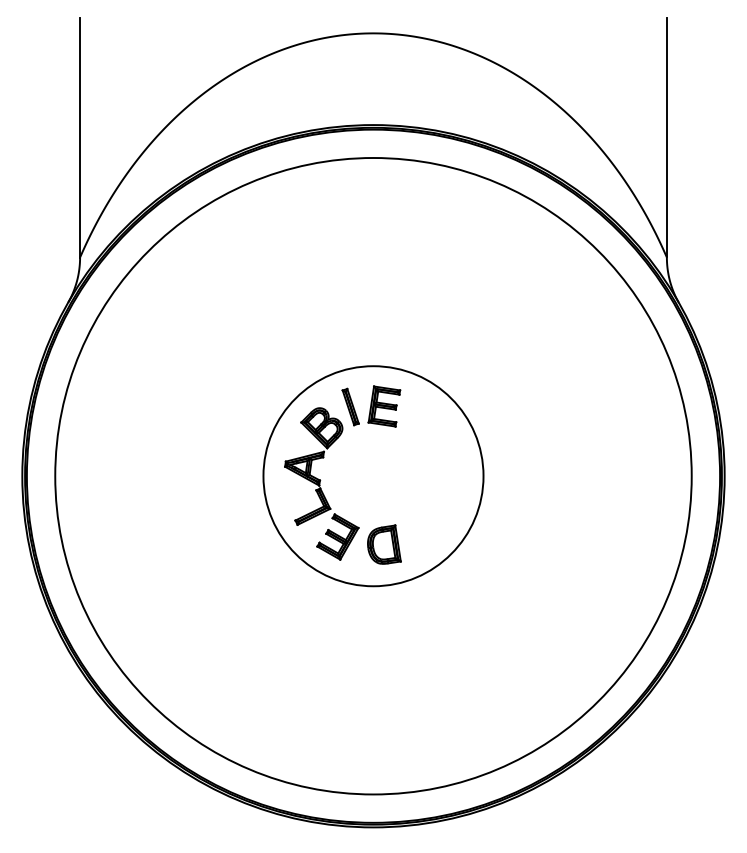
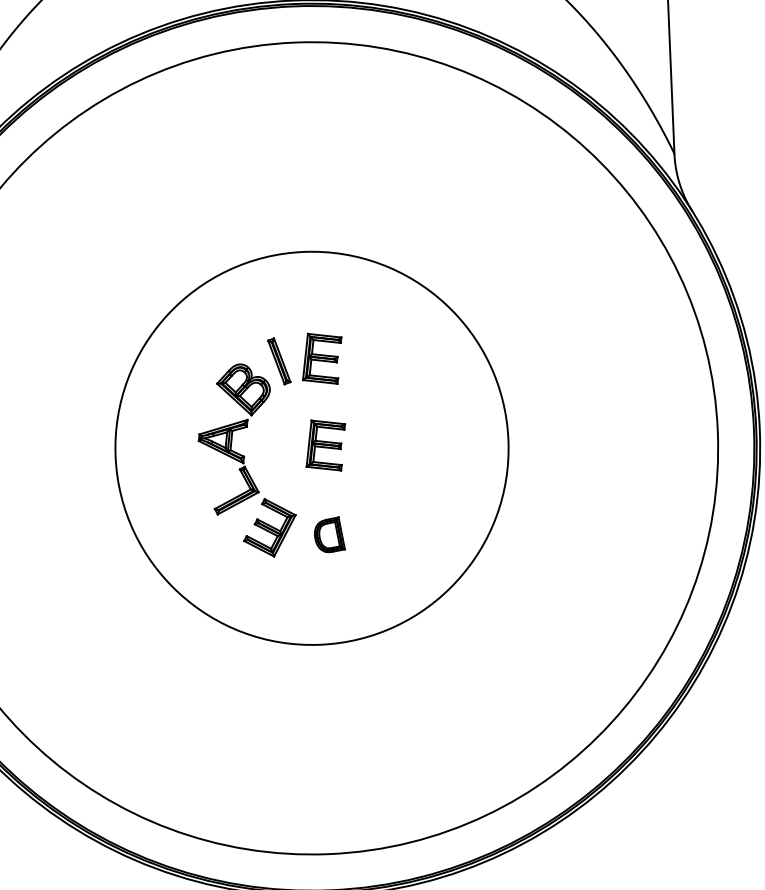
part: (384, 474) -> (325, 445), added
circle: (373, 476) -> (312, 448), size x1.4
part: (384, 544) -> (329, 534), size x0.7

